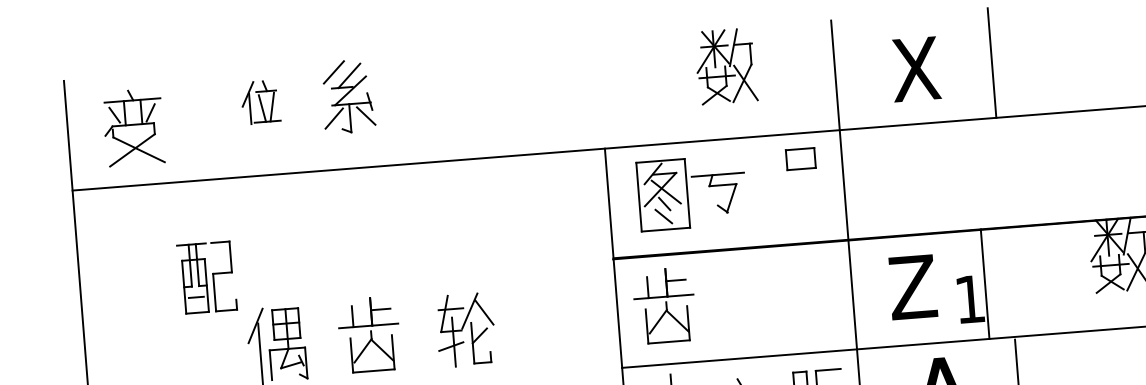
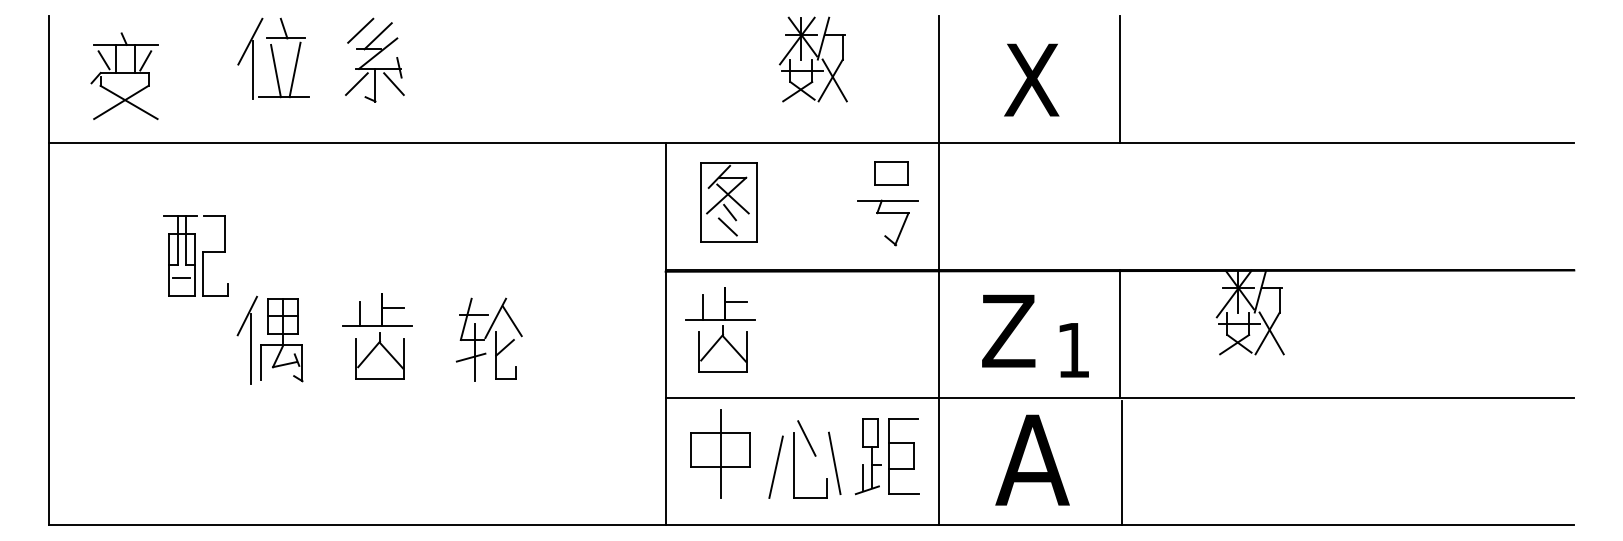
part: (260, 102) -> (273, 58), size x1.67
part: (718, 185) -> (887, 213), moved
line: (985, 283) -> (1120, 333), moved

